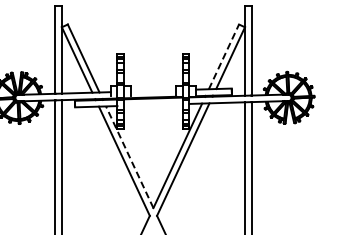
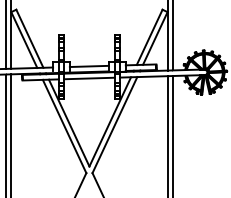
line: (223, 56) -> (149, 37), dashed -> solid
line: (153, 90) -> (89, 66), added
line: (152, 104) -> (88, 78), added
line: (129, 156) -> (68, 122), dashed -> solid

